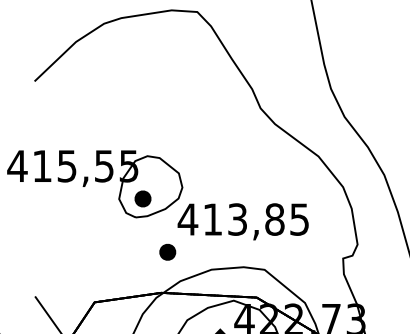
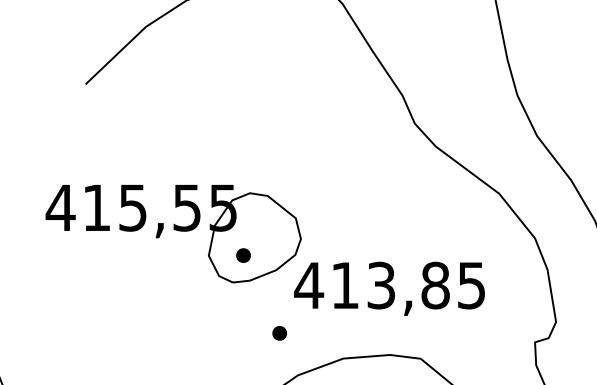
part: (142, 198) -> (242, 254), size x0.6
part: (167, 252) -> (279, 333), size x0.6

